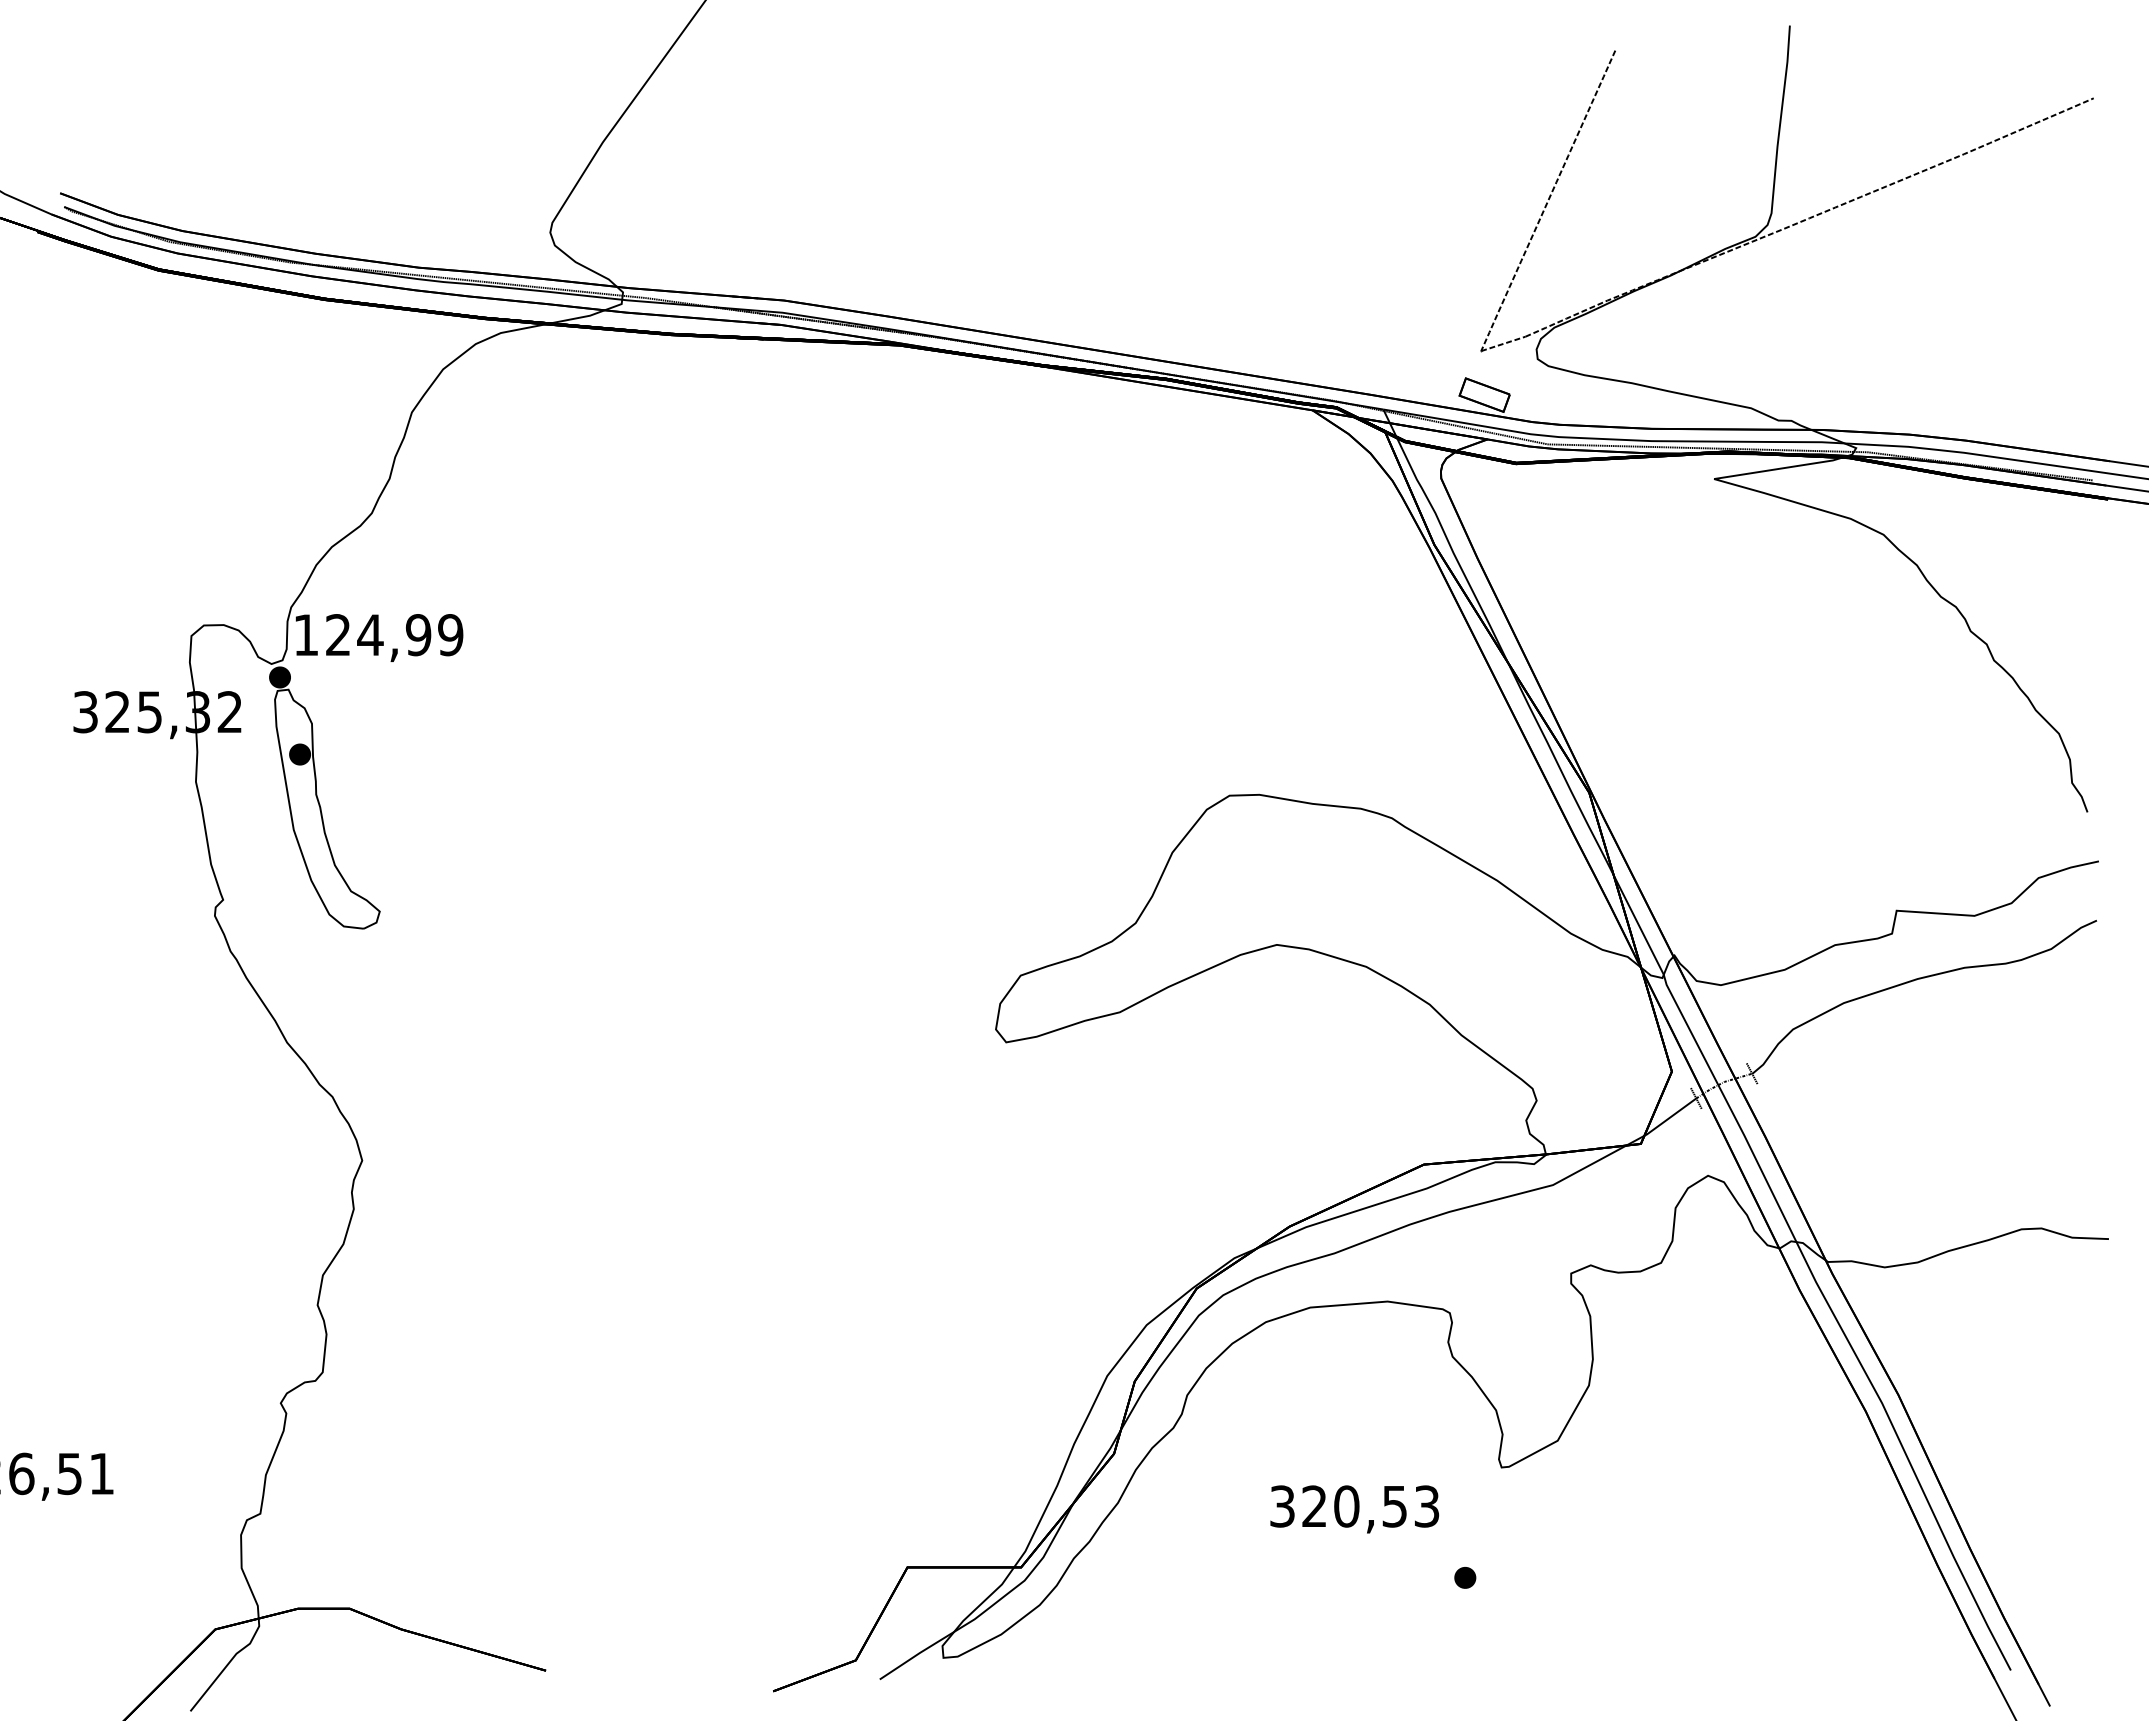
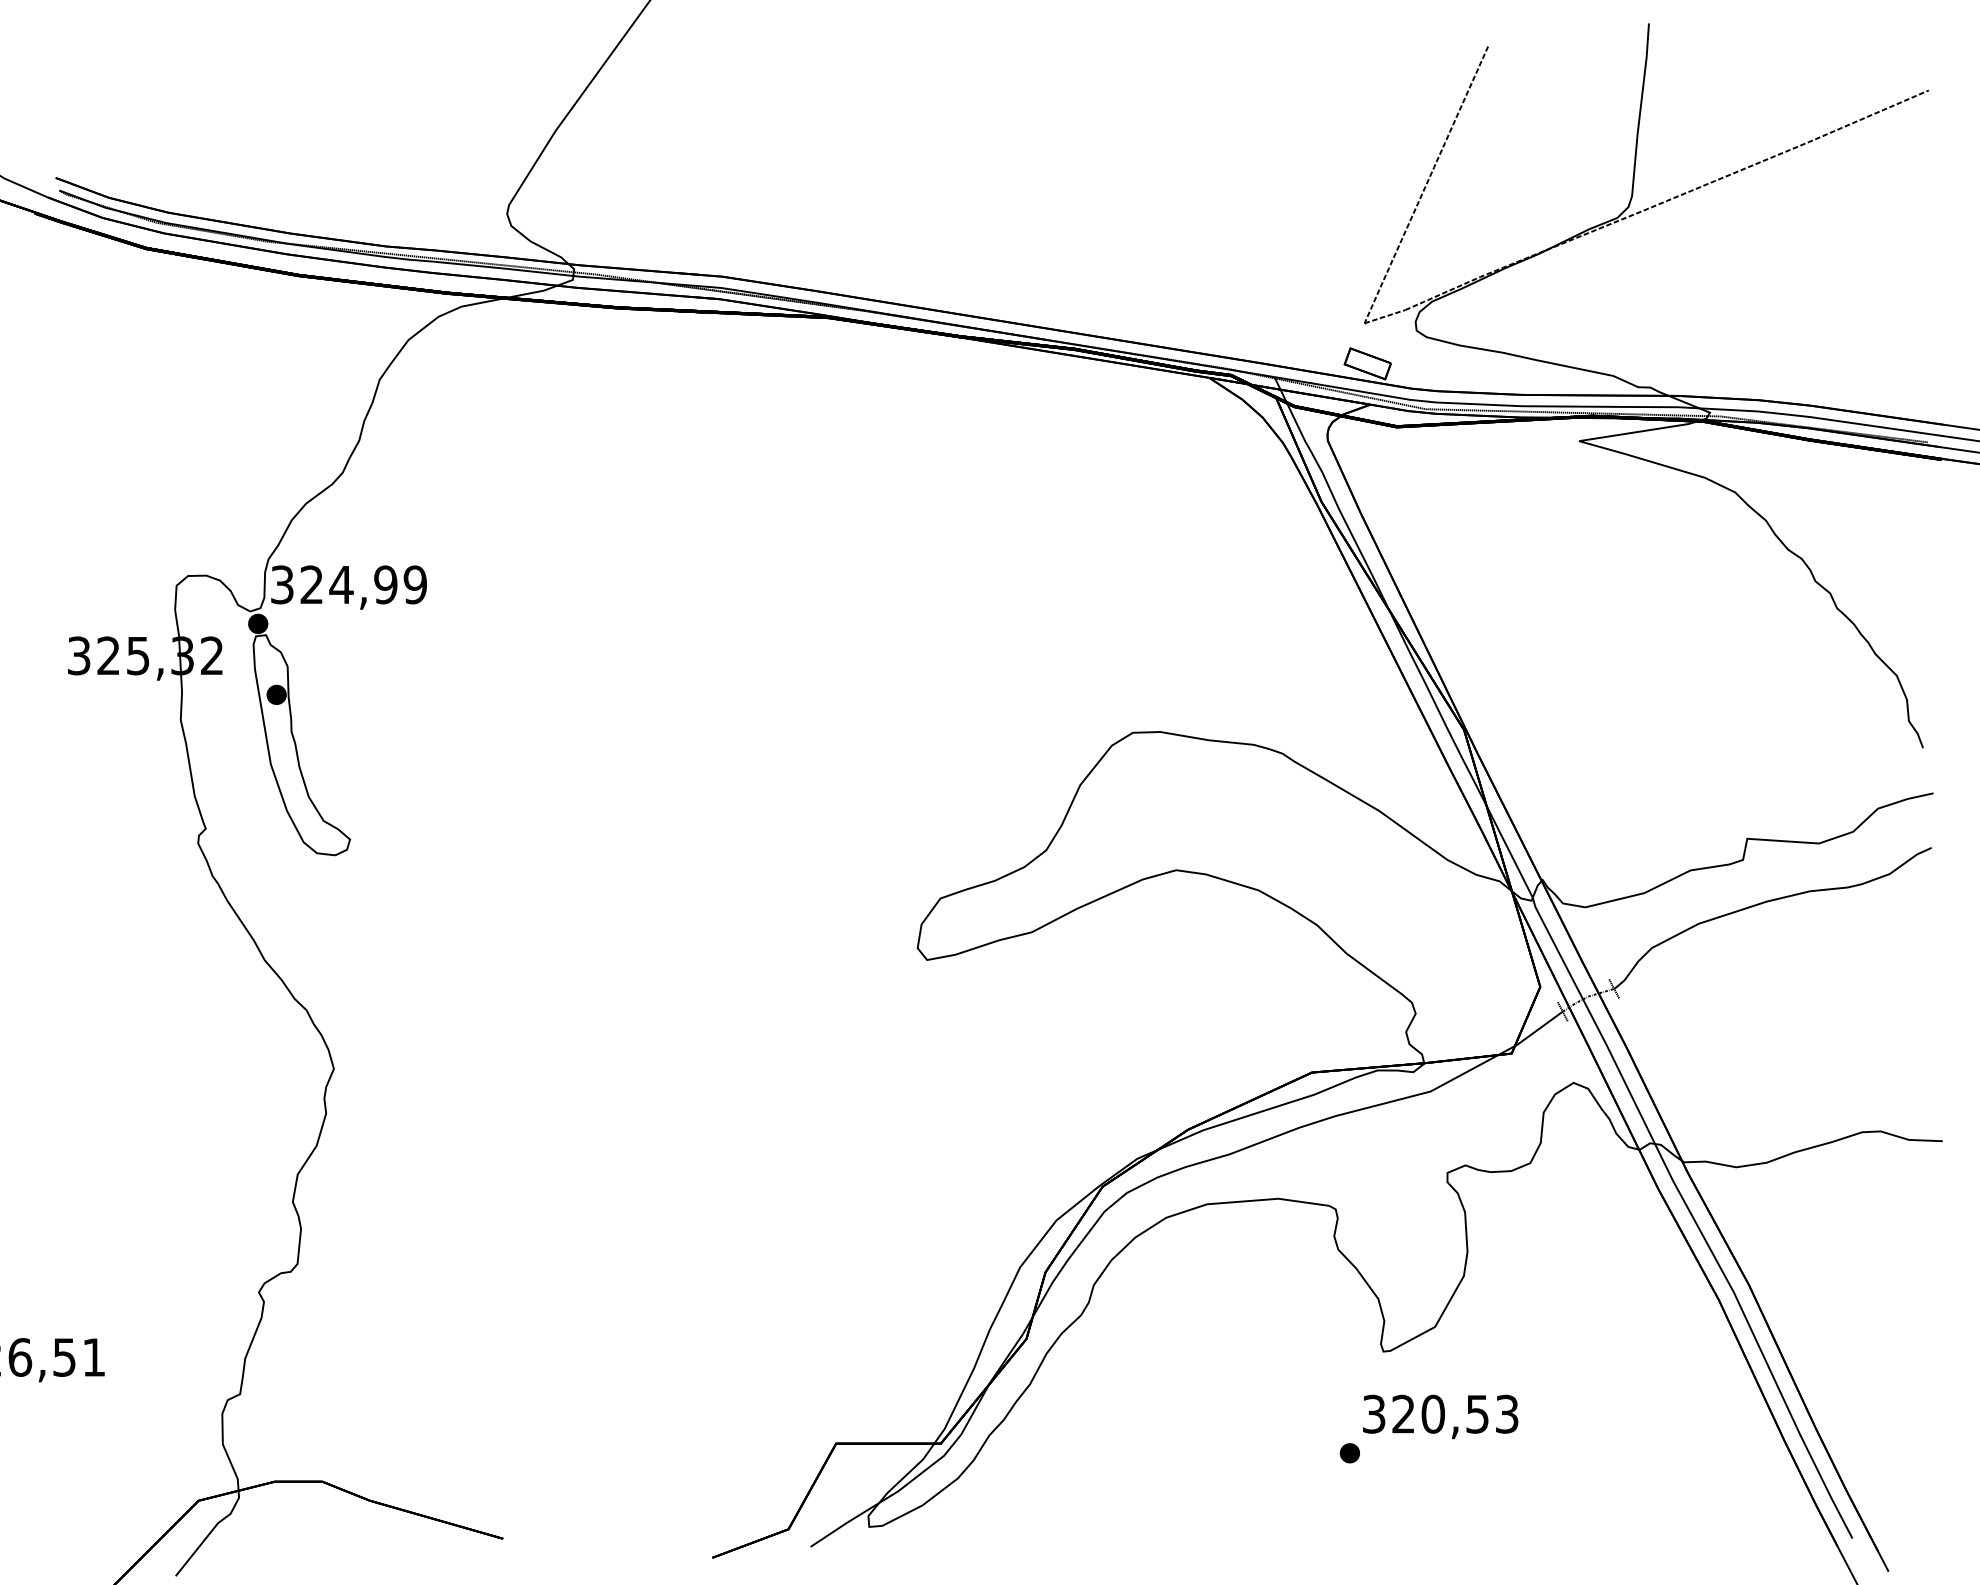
text: (306, 635) -> (282, 585), 124,99 -> 324,99
text: (1354, 1509) -> (1440, 1417), moved

